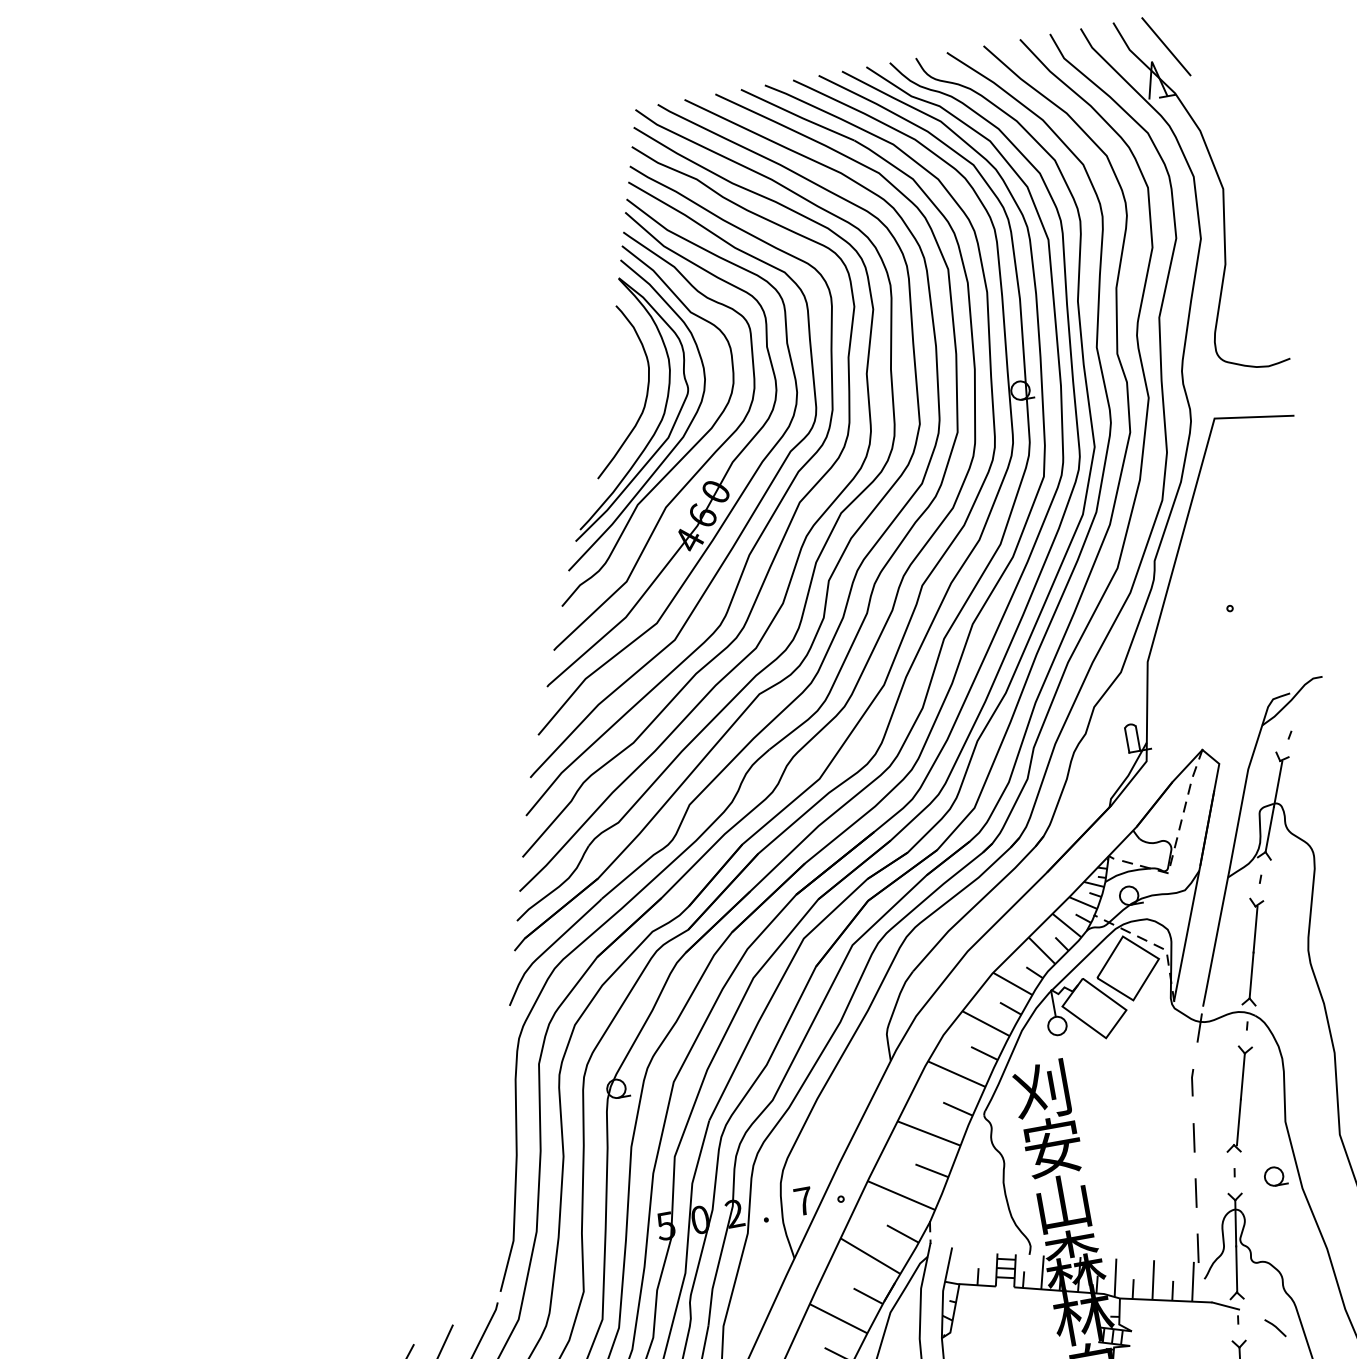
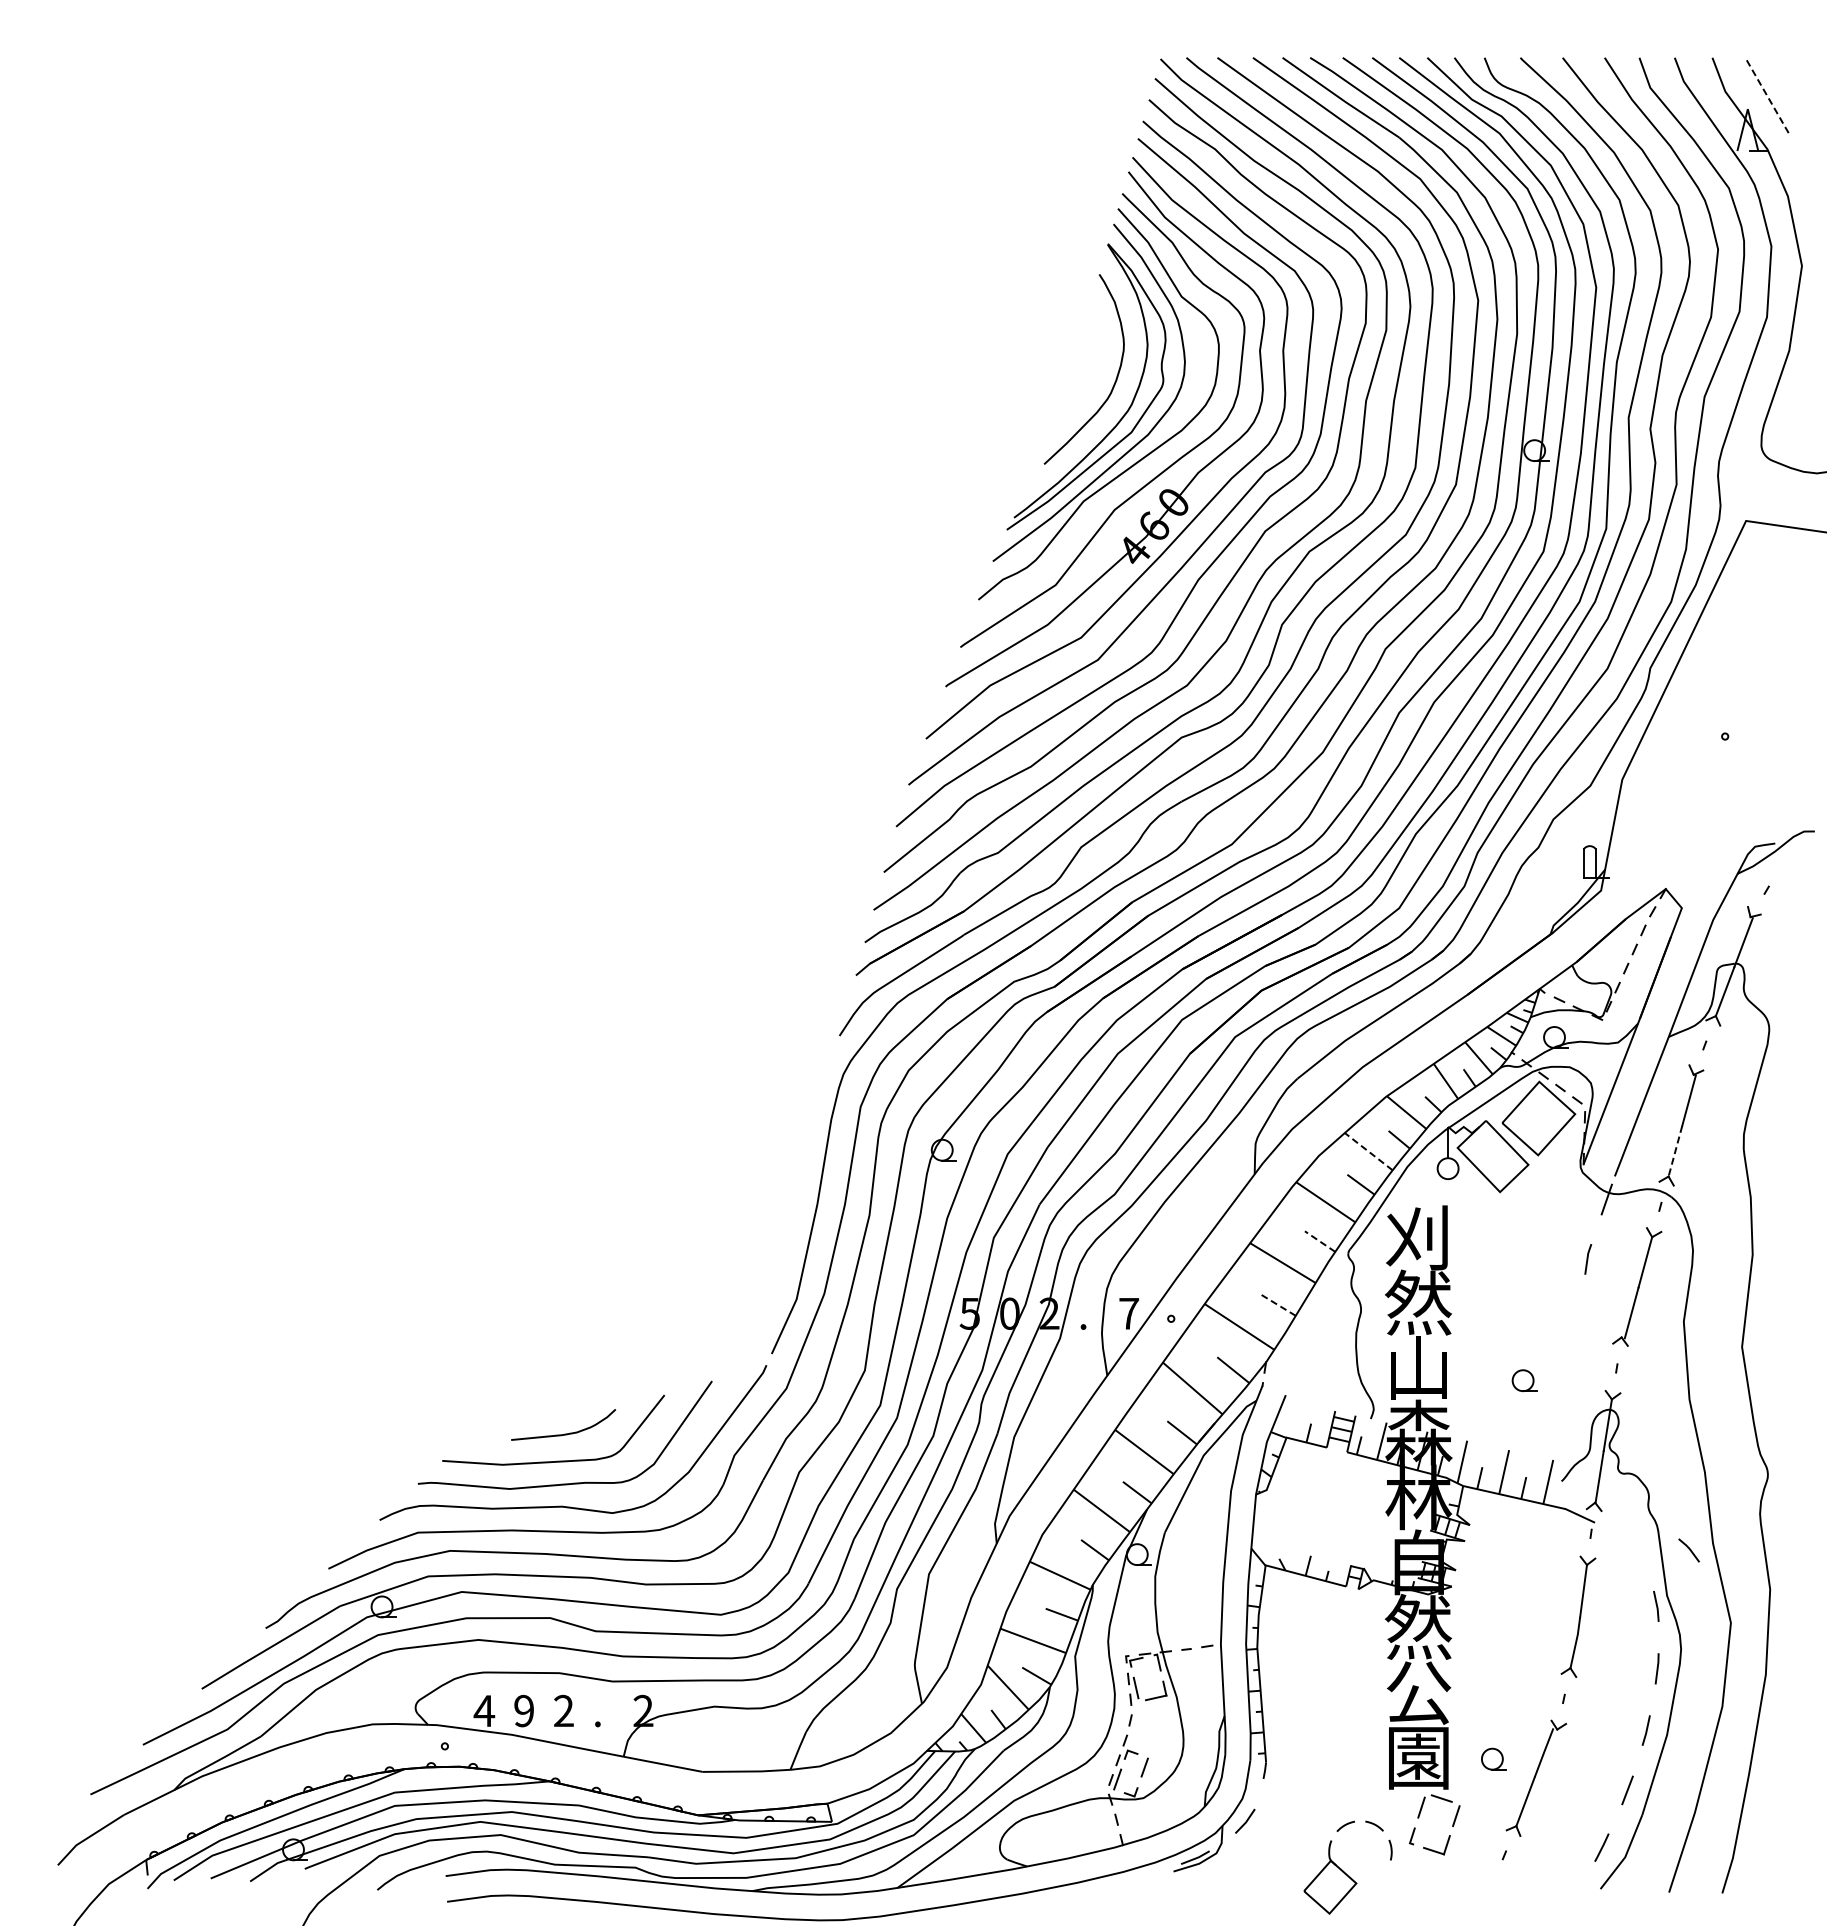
line: (1165, 46) -> (1766, 94), solid -> dashed
line: (1251, 975) -> (1675, 1151), solid -> dashed
line: (985, 1023) -> (1368, 1151), solid -> dashed
line: (957, 1109) -> (1319, 1241), solid -> dashed
line: (1194, 1137) -> (1578, 1320), removed
text: (1052, 1146) -> (1418, 1302), 安 -> 然
line: (931, 1170) -> (1278, 1305), solid -> dashed
part: (1275, 1176) -> (1524, 1380), moved
line: (1196, 1193) -> (1569, 1383), removed
line: (1197, 1248) -> (1560, 1445), removed
line: (1274, 1327) -> (1688, 1549), moved

